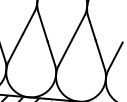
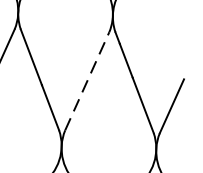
line: (71, 40) -> (87, 80), solid -> dashed

